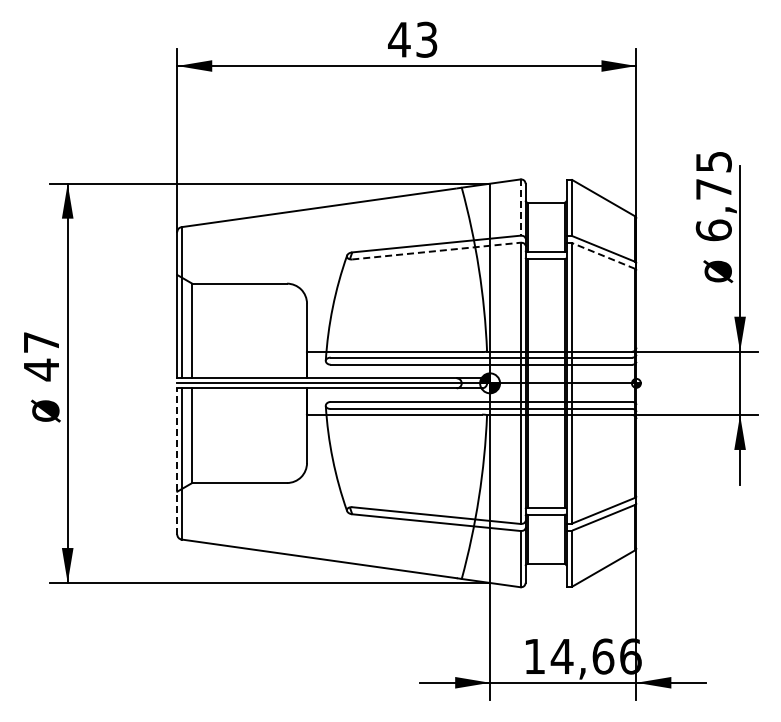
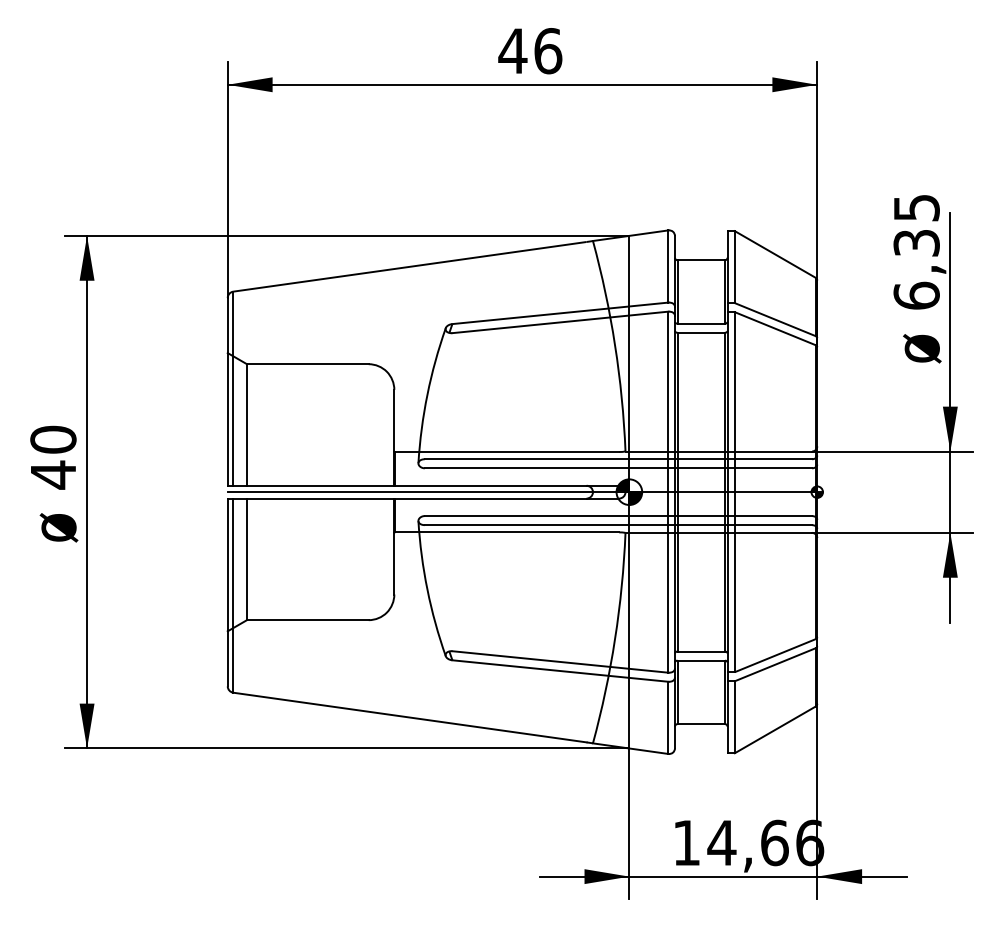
text: (426, 39) -> (547, 50), 43 -> 46
text: (713, 189) -> (916, 243), 6,75 -> 6,35
line: (520, 208) -> (668, 267), dashed -> solid
line: (436, 251) -> (560, 322), dashed -> solid
line: (603, 255) -> (774, 328), dashed -> solid
text: (41, 342) -> (53, 439), 47 -> 40
line: (177, 460) -> (228, 591), dashed -> solid

